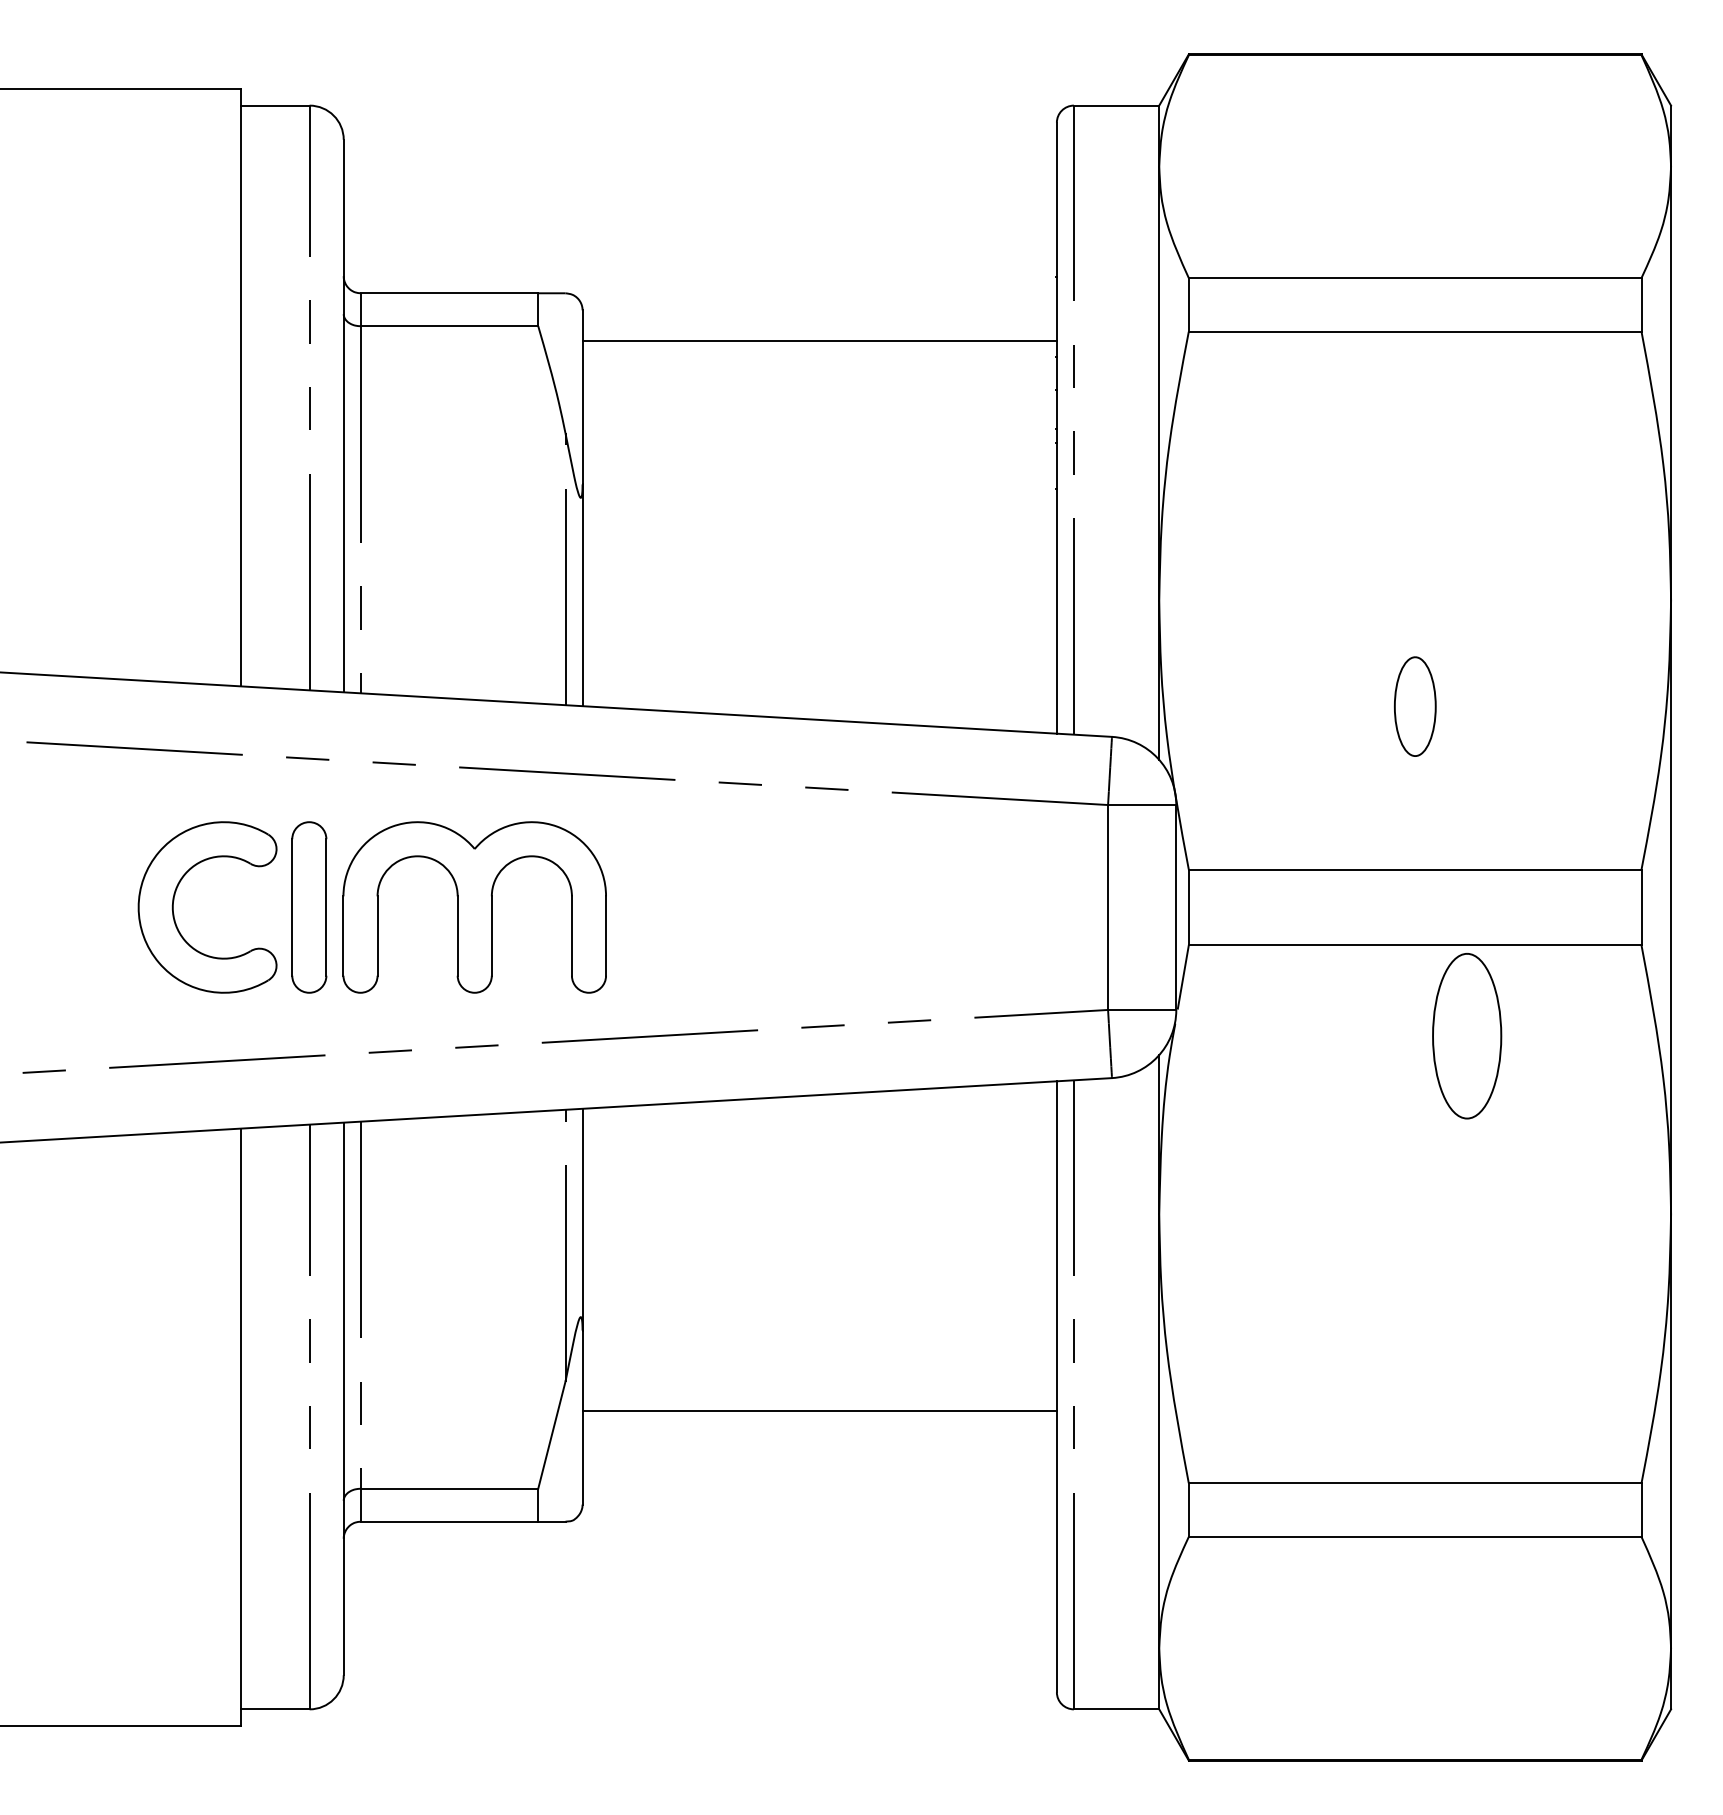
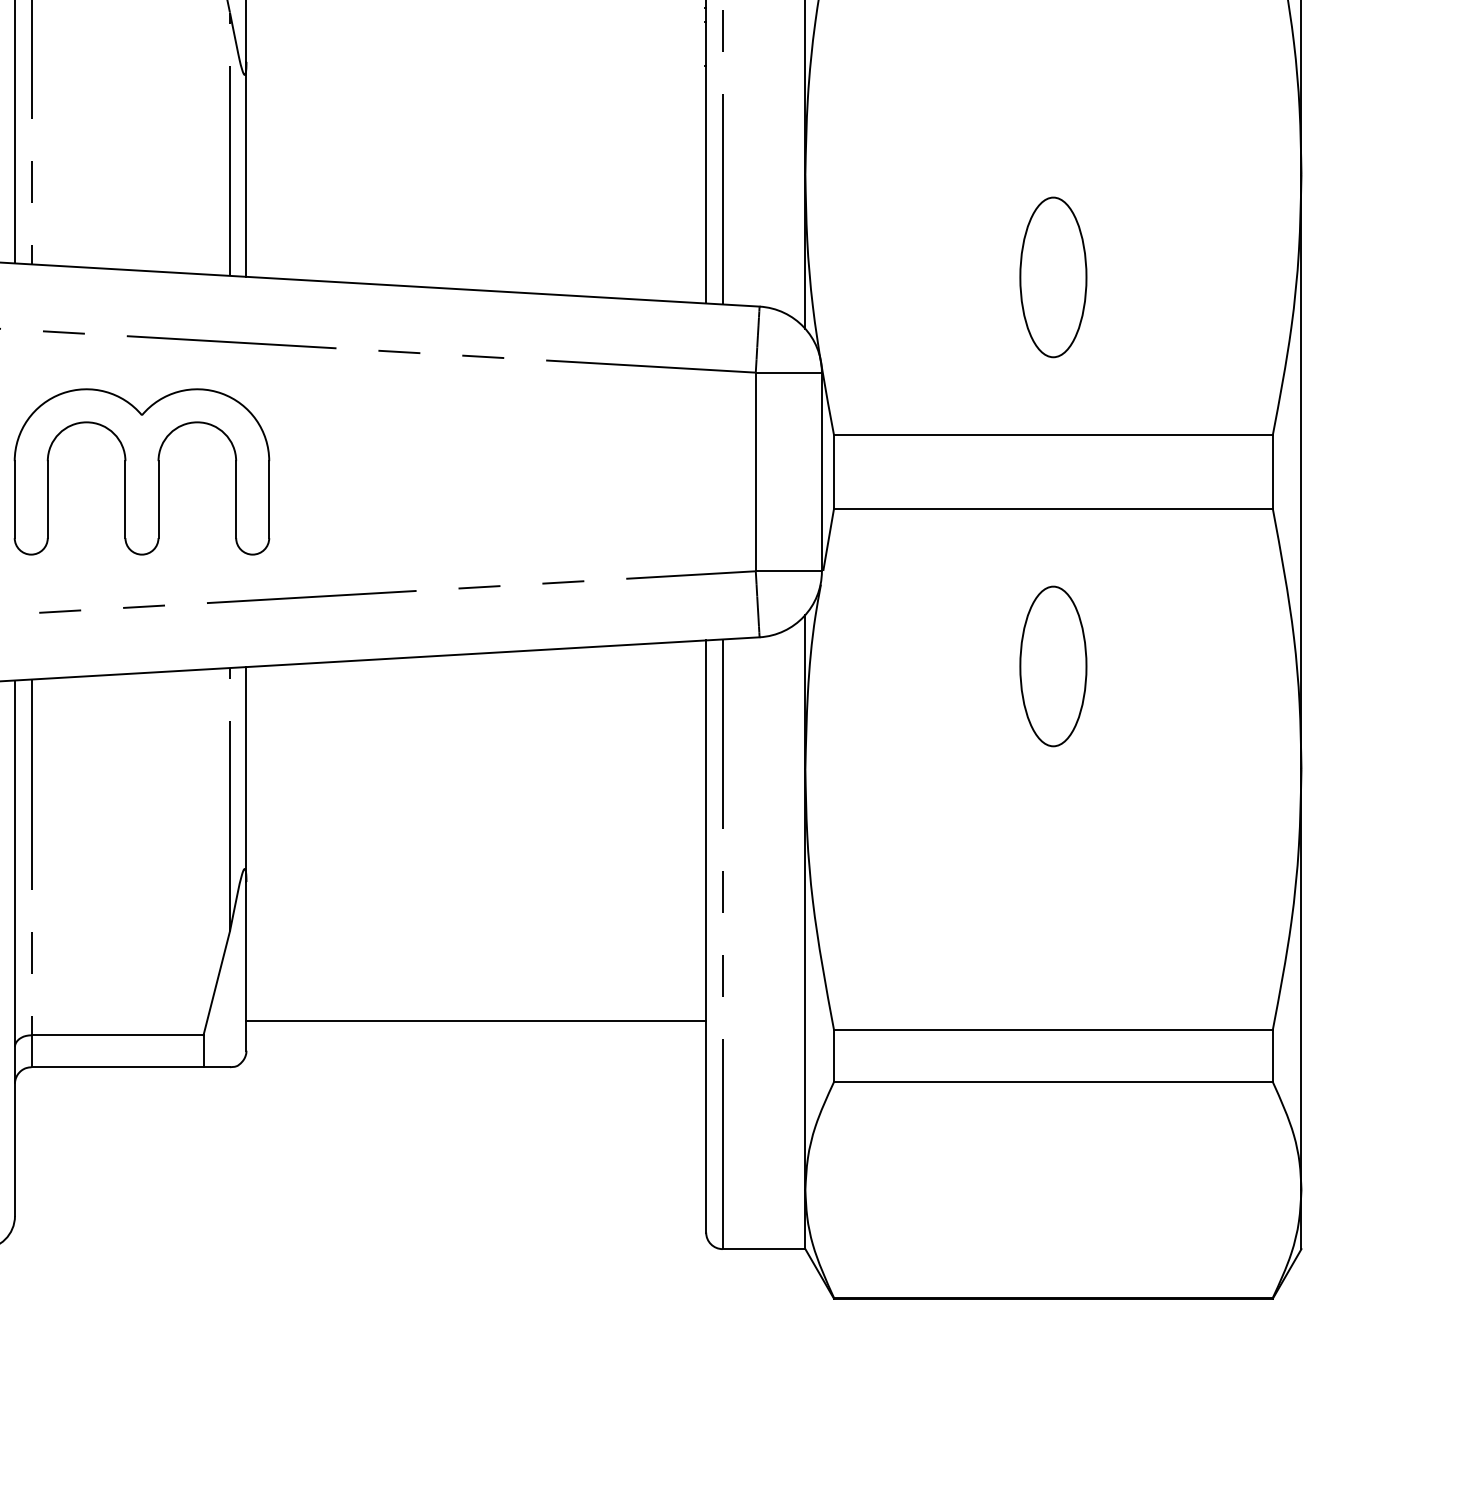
part: (1415, 706) -> (1053, 277), size x1.67
part: (1467, 1036) -> (1053, 666), moved
line: (819, 1410) -> (476, 1020), moved

